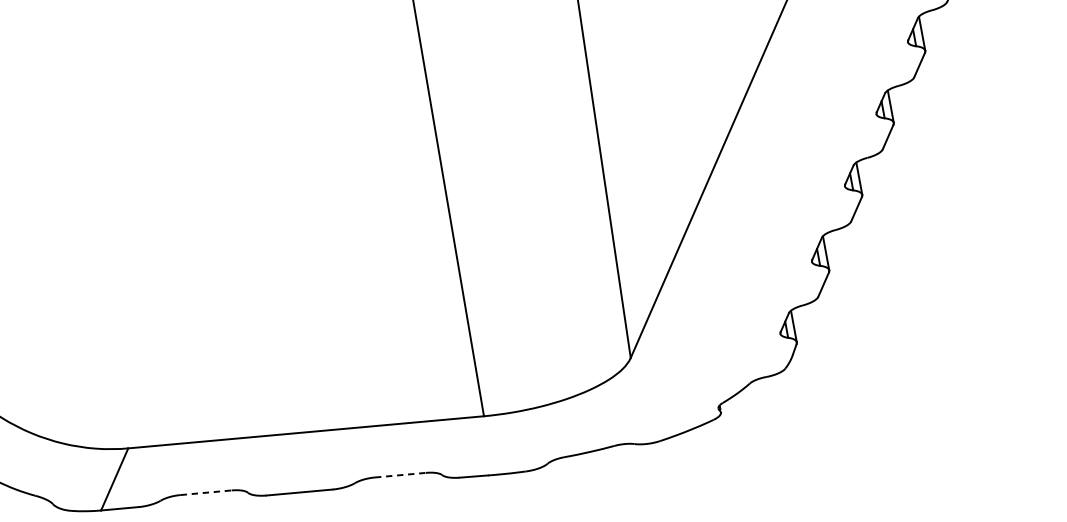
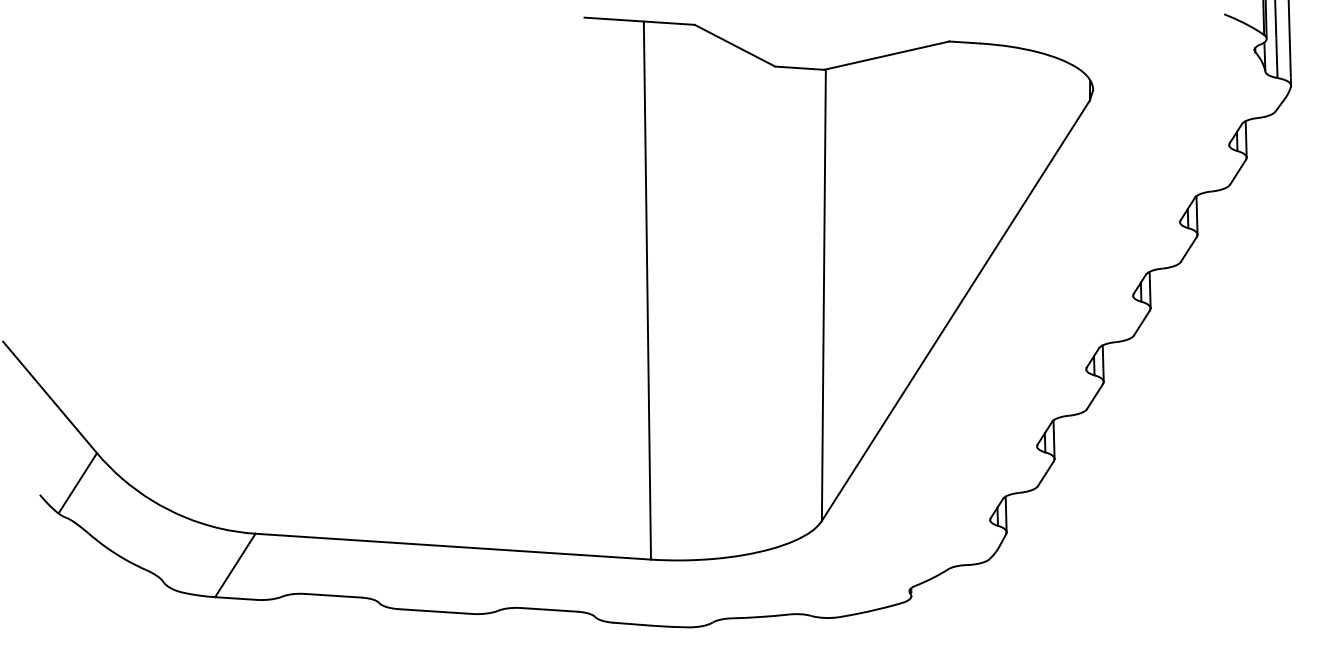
line: (400, 474) -> (549, 609), dashed -> solid
line: (206, 492) -> (333, 595), dashed -> solid

